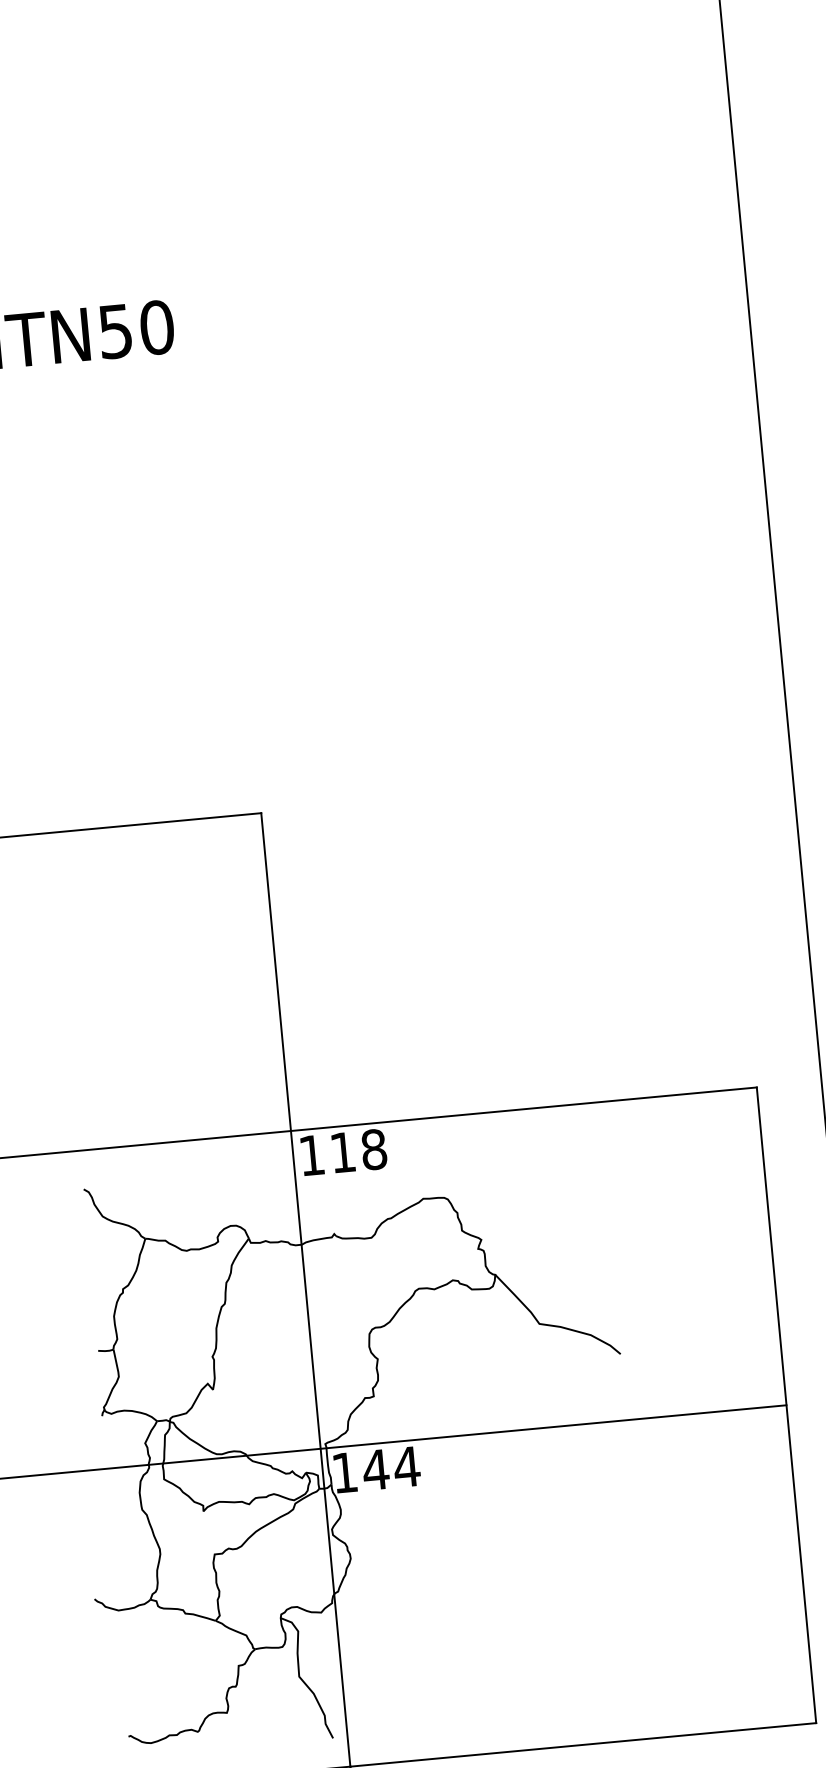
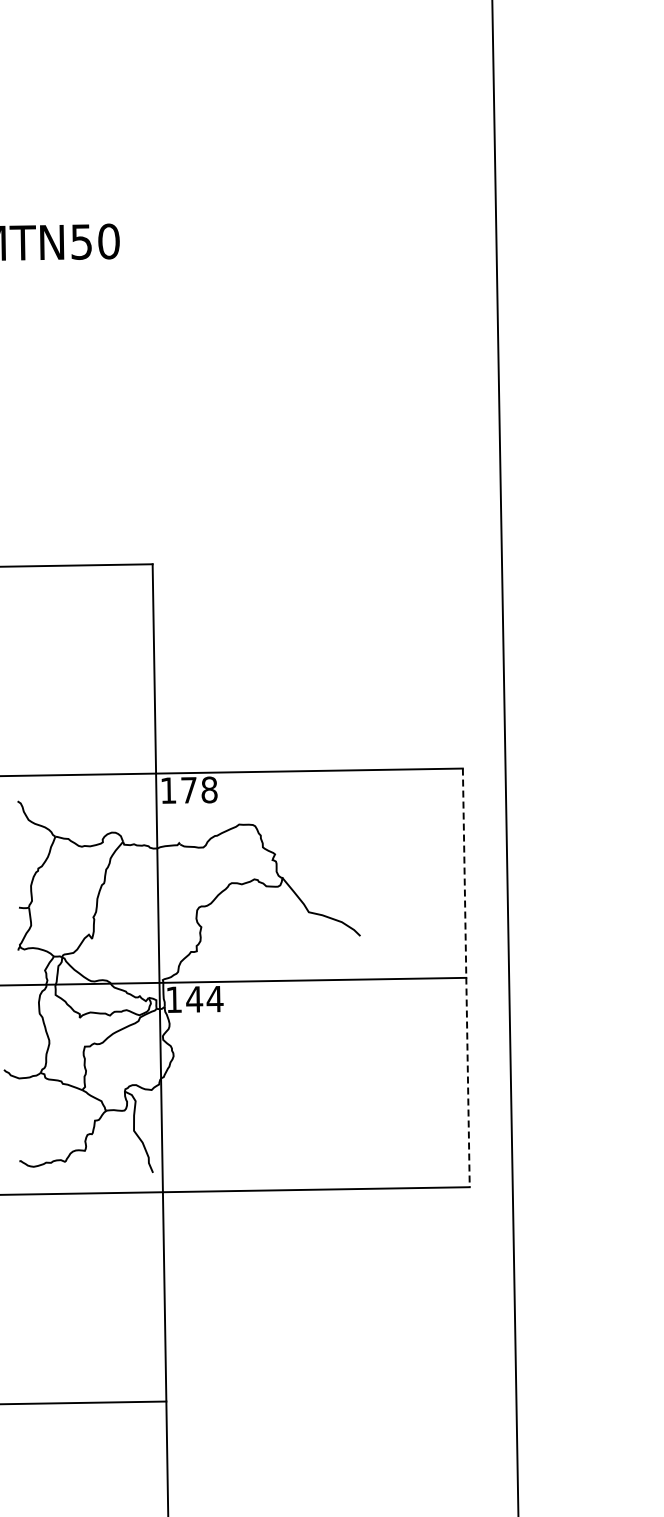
text: (342, 1152) -> (188, 790), 118 -> 178
line: (786, 1406) -> (466, 978), solid -> dashed

